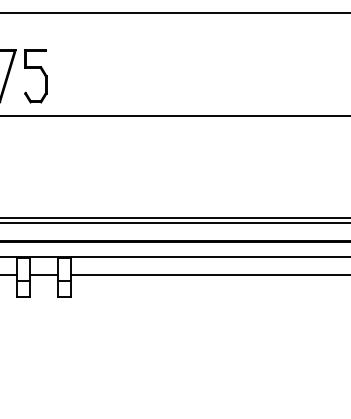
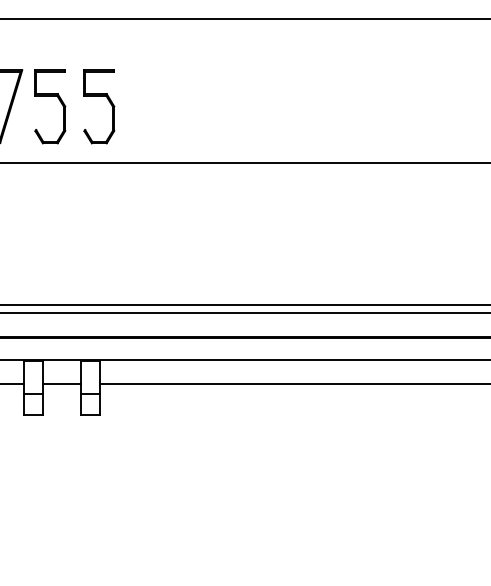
part: (71, 68) -> (99, 96), added

